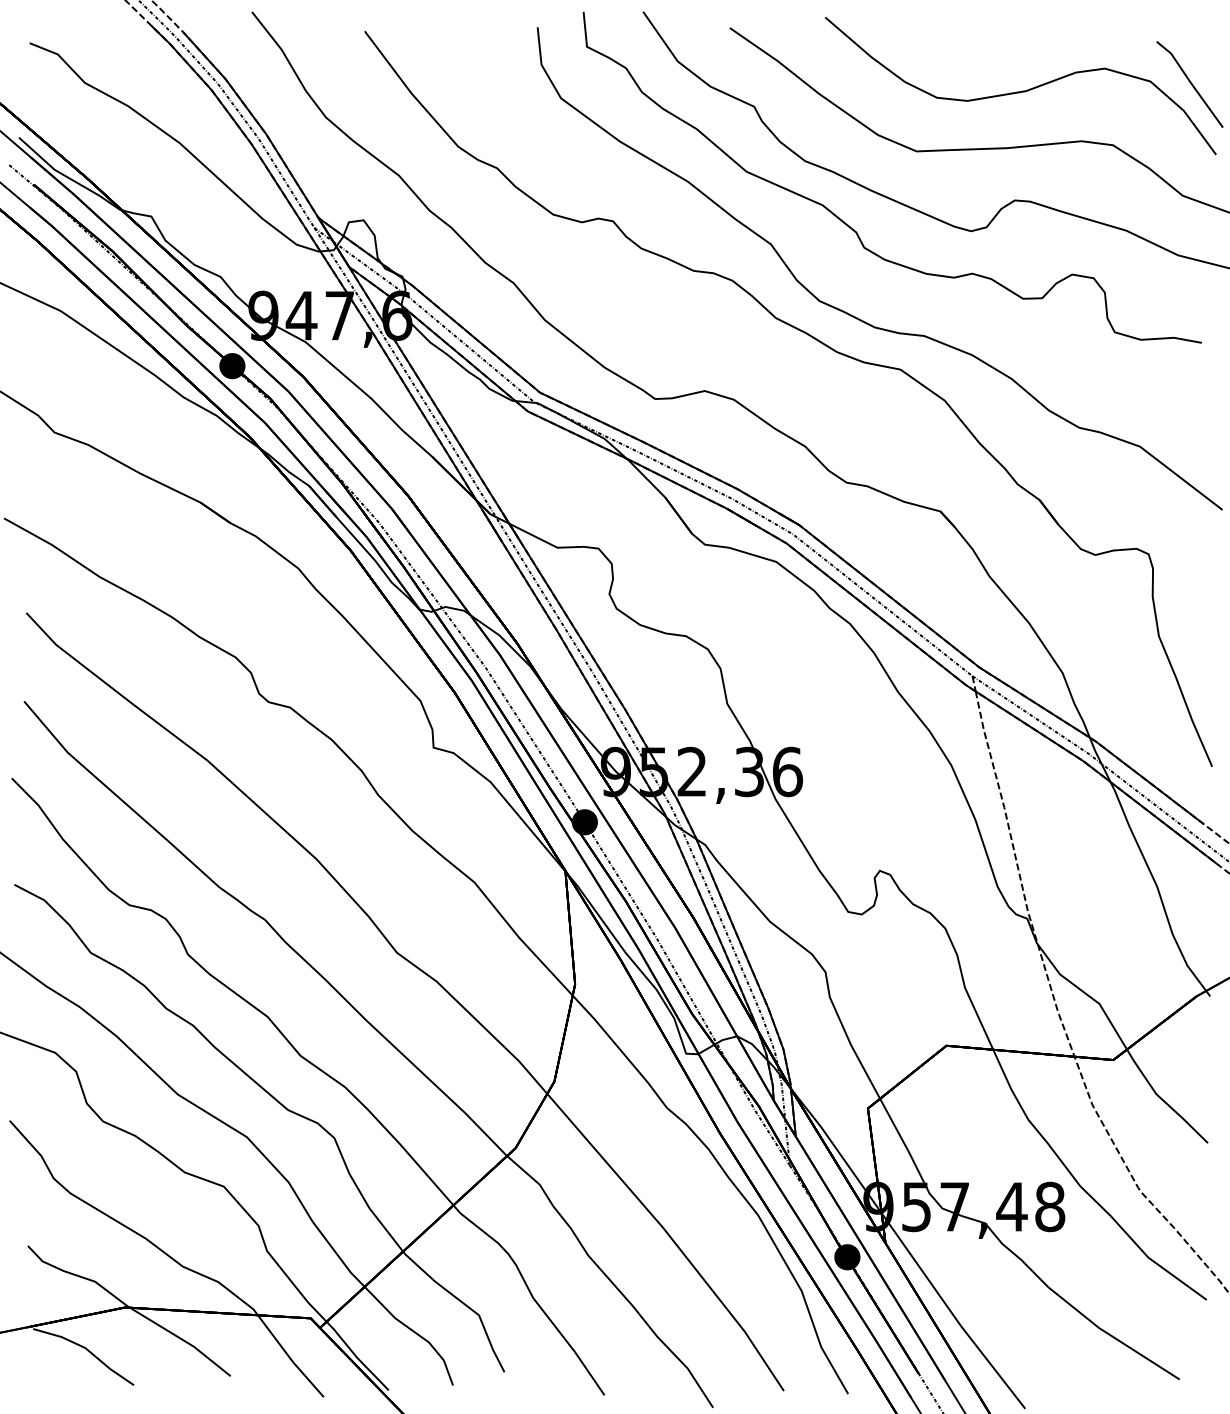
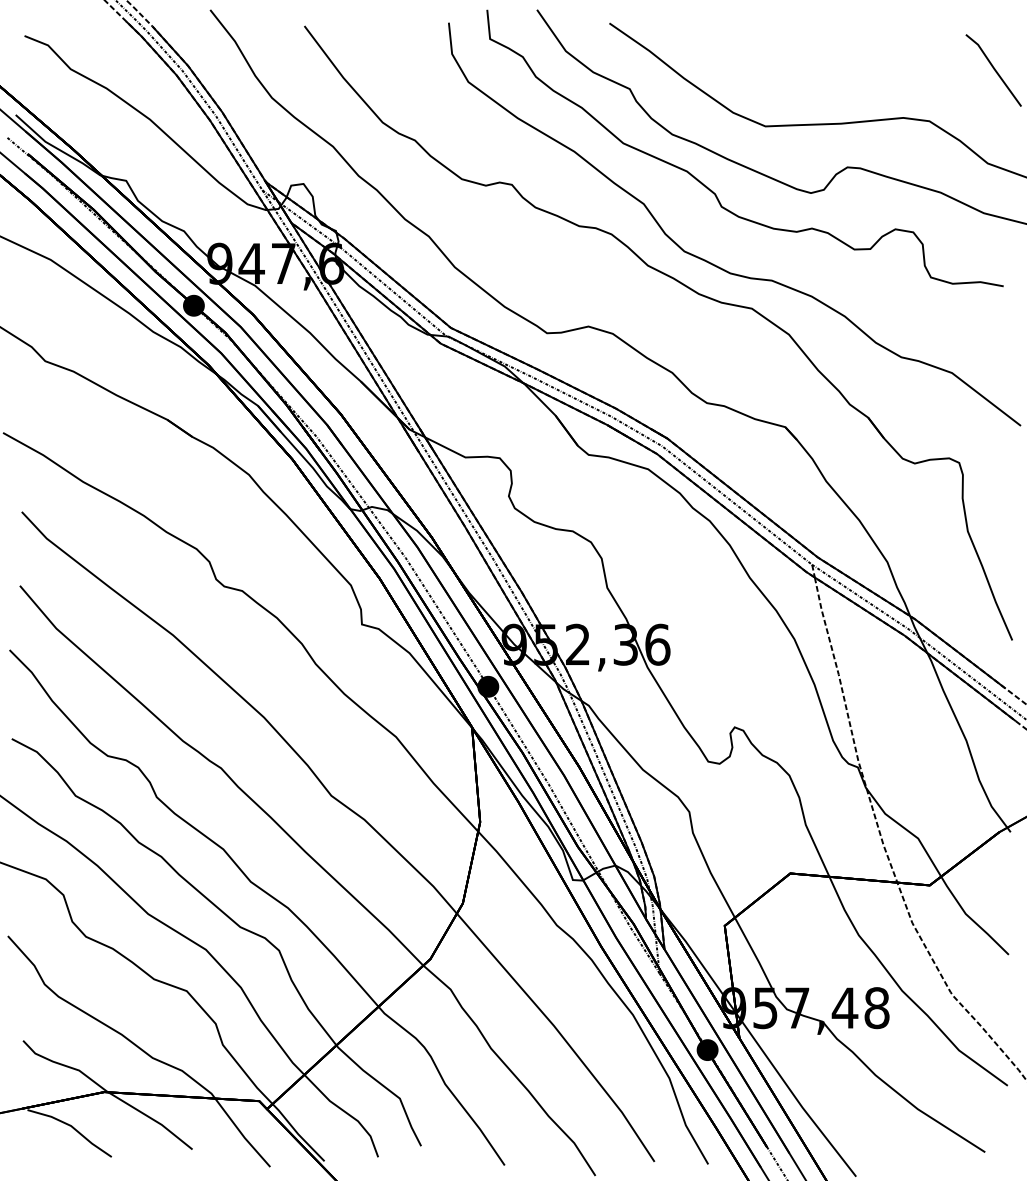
curve: (1022, 90) -> (853, 75), removed

